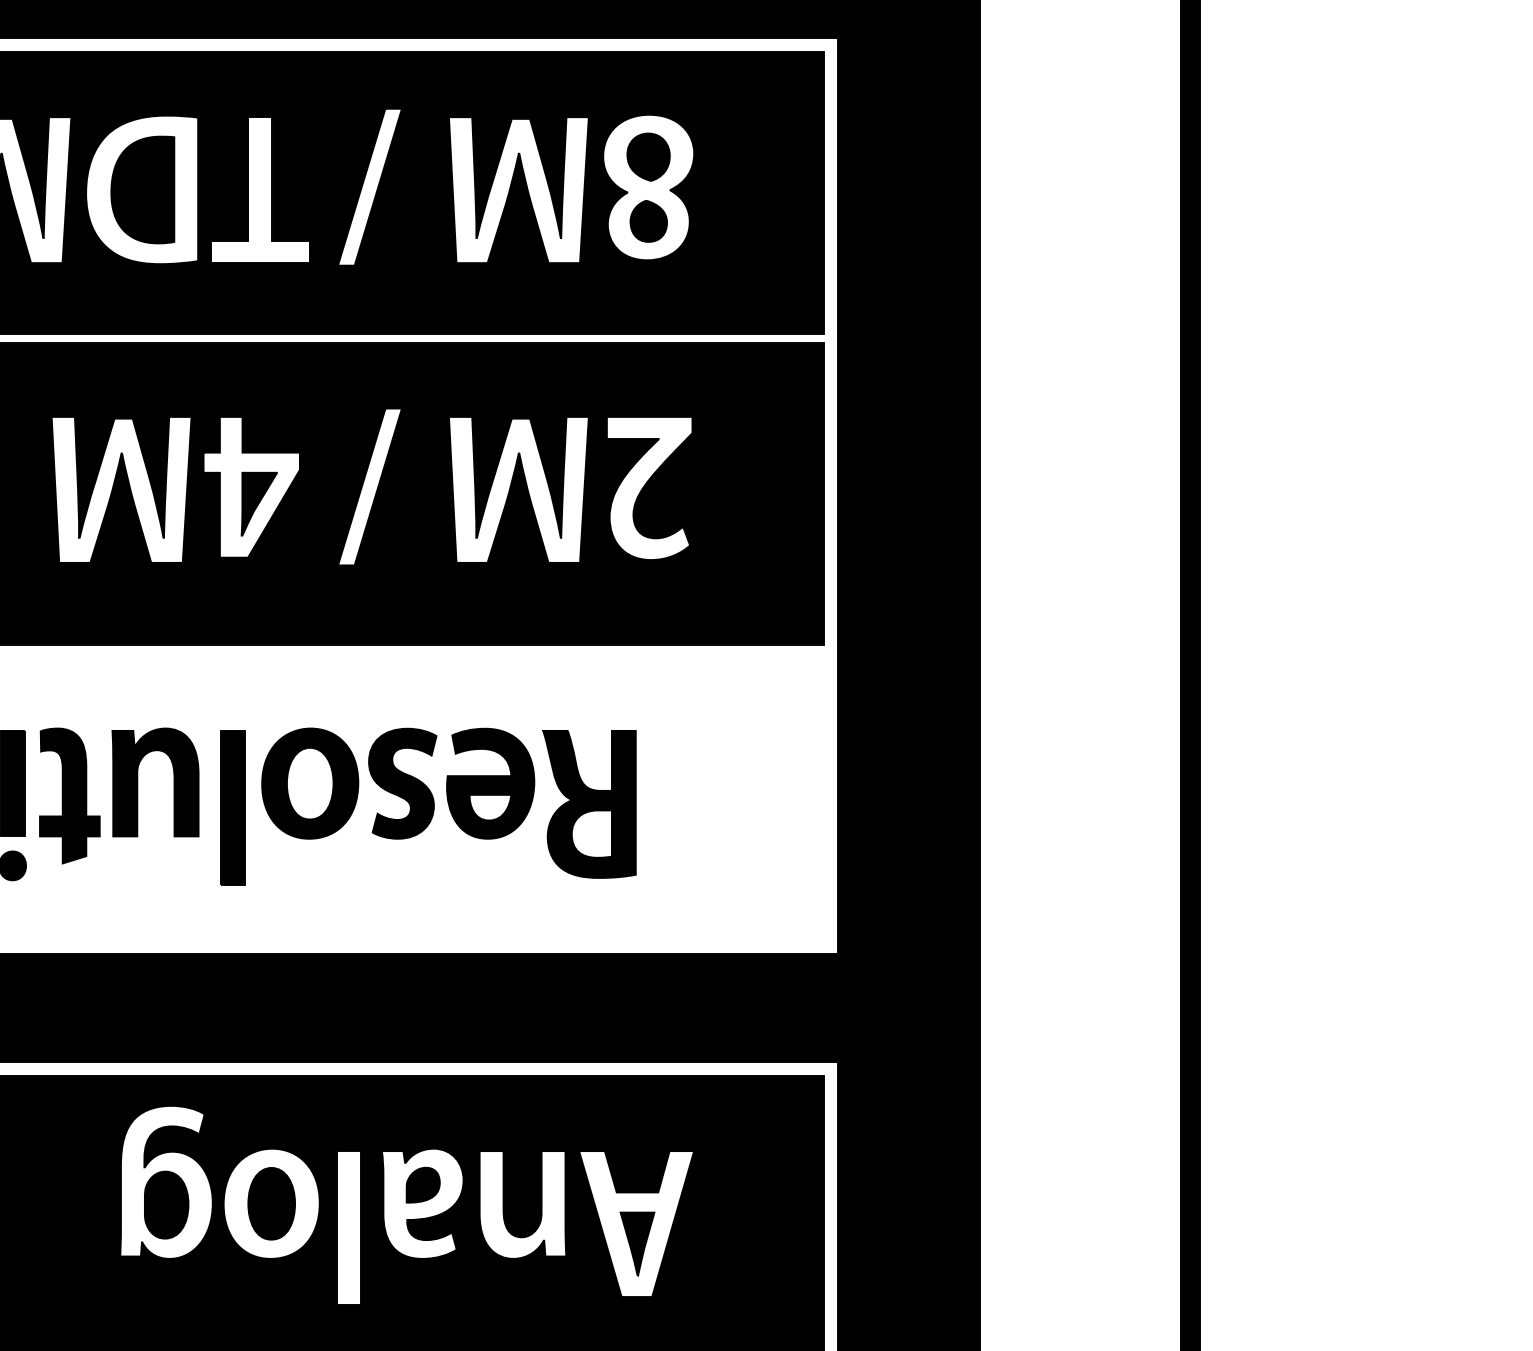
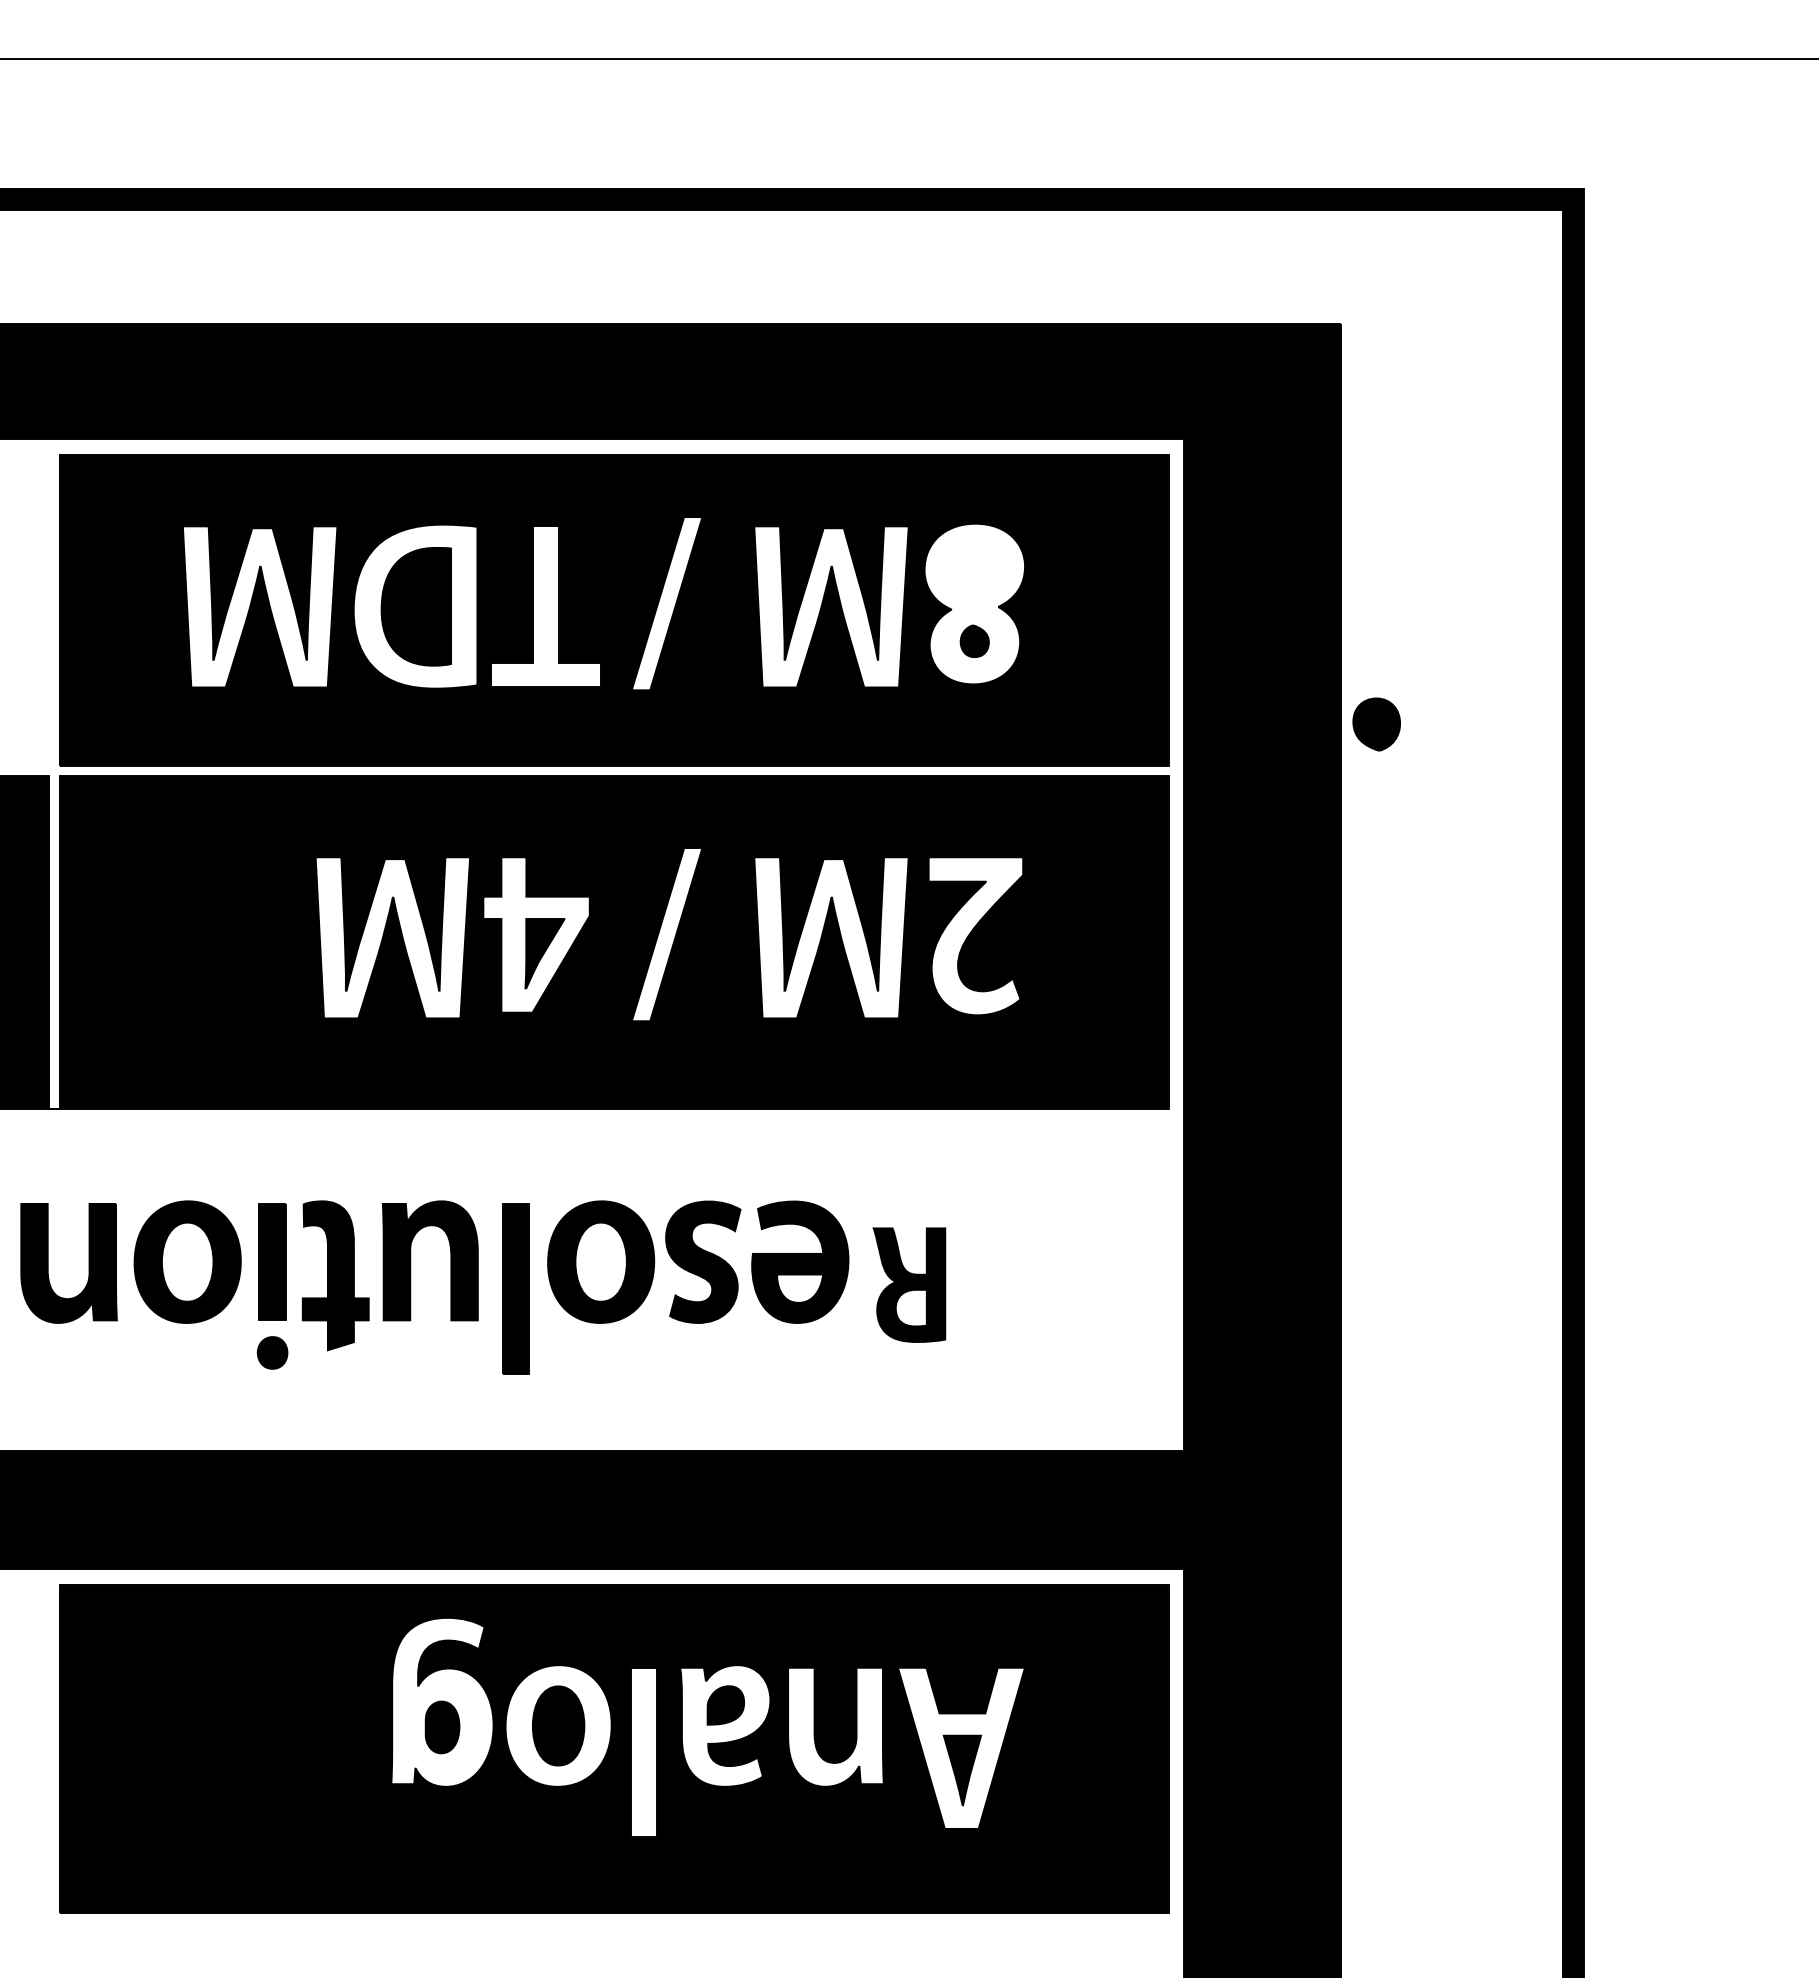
part: (648, 157) -> (1376, 724), moved
part: (648, 220) -> (974, 640), size x0.7
part: (589, 804) -> (909, 1285), size x0.7
part: (166, 1205) -> (442, 1727), size x0.7

